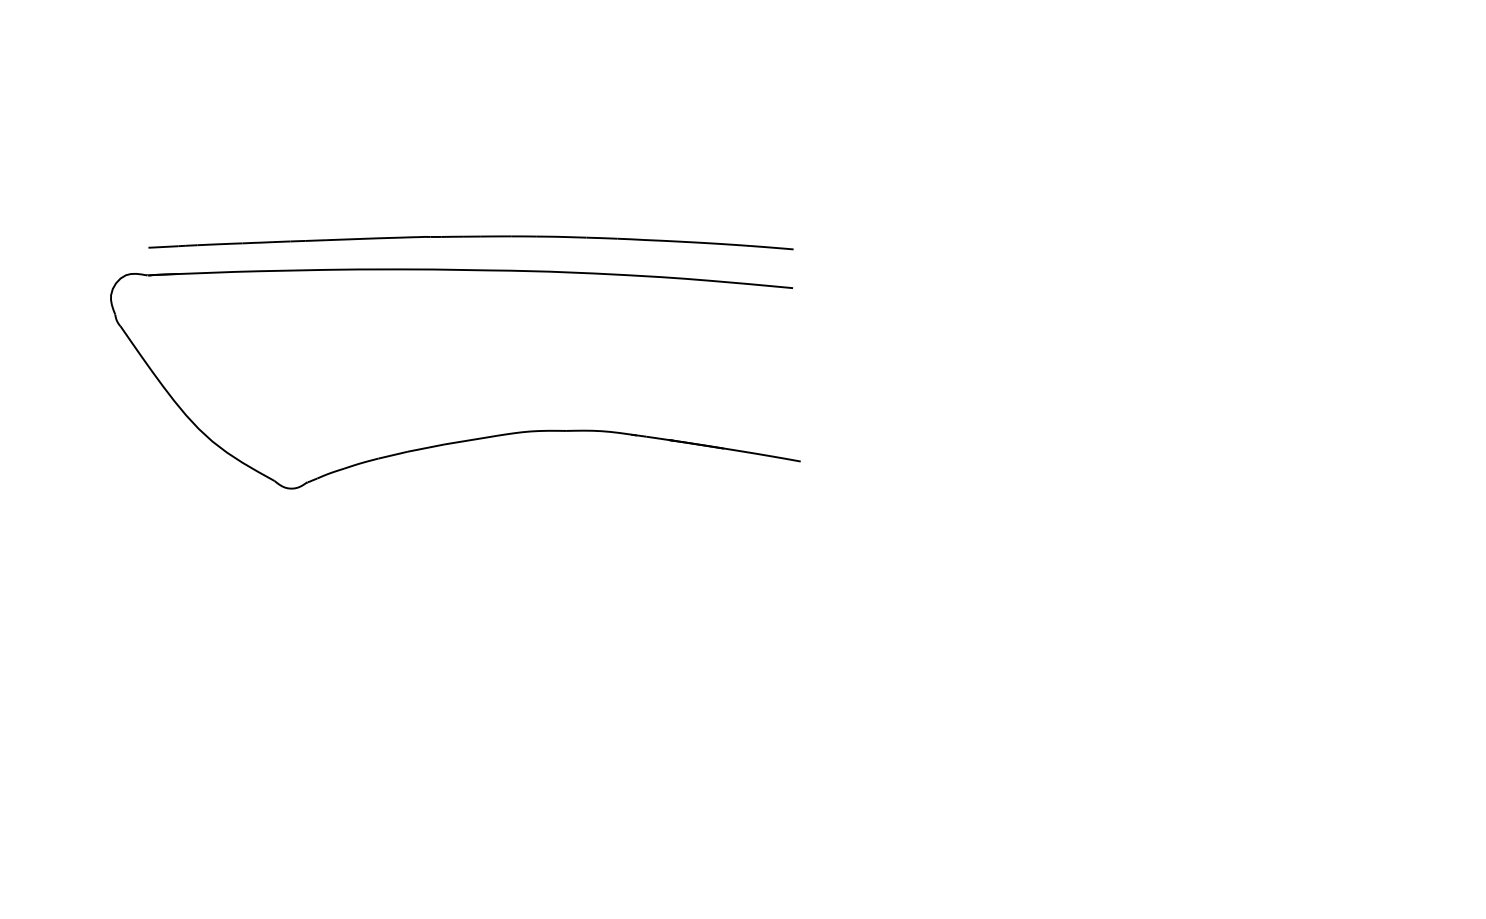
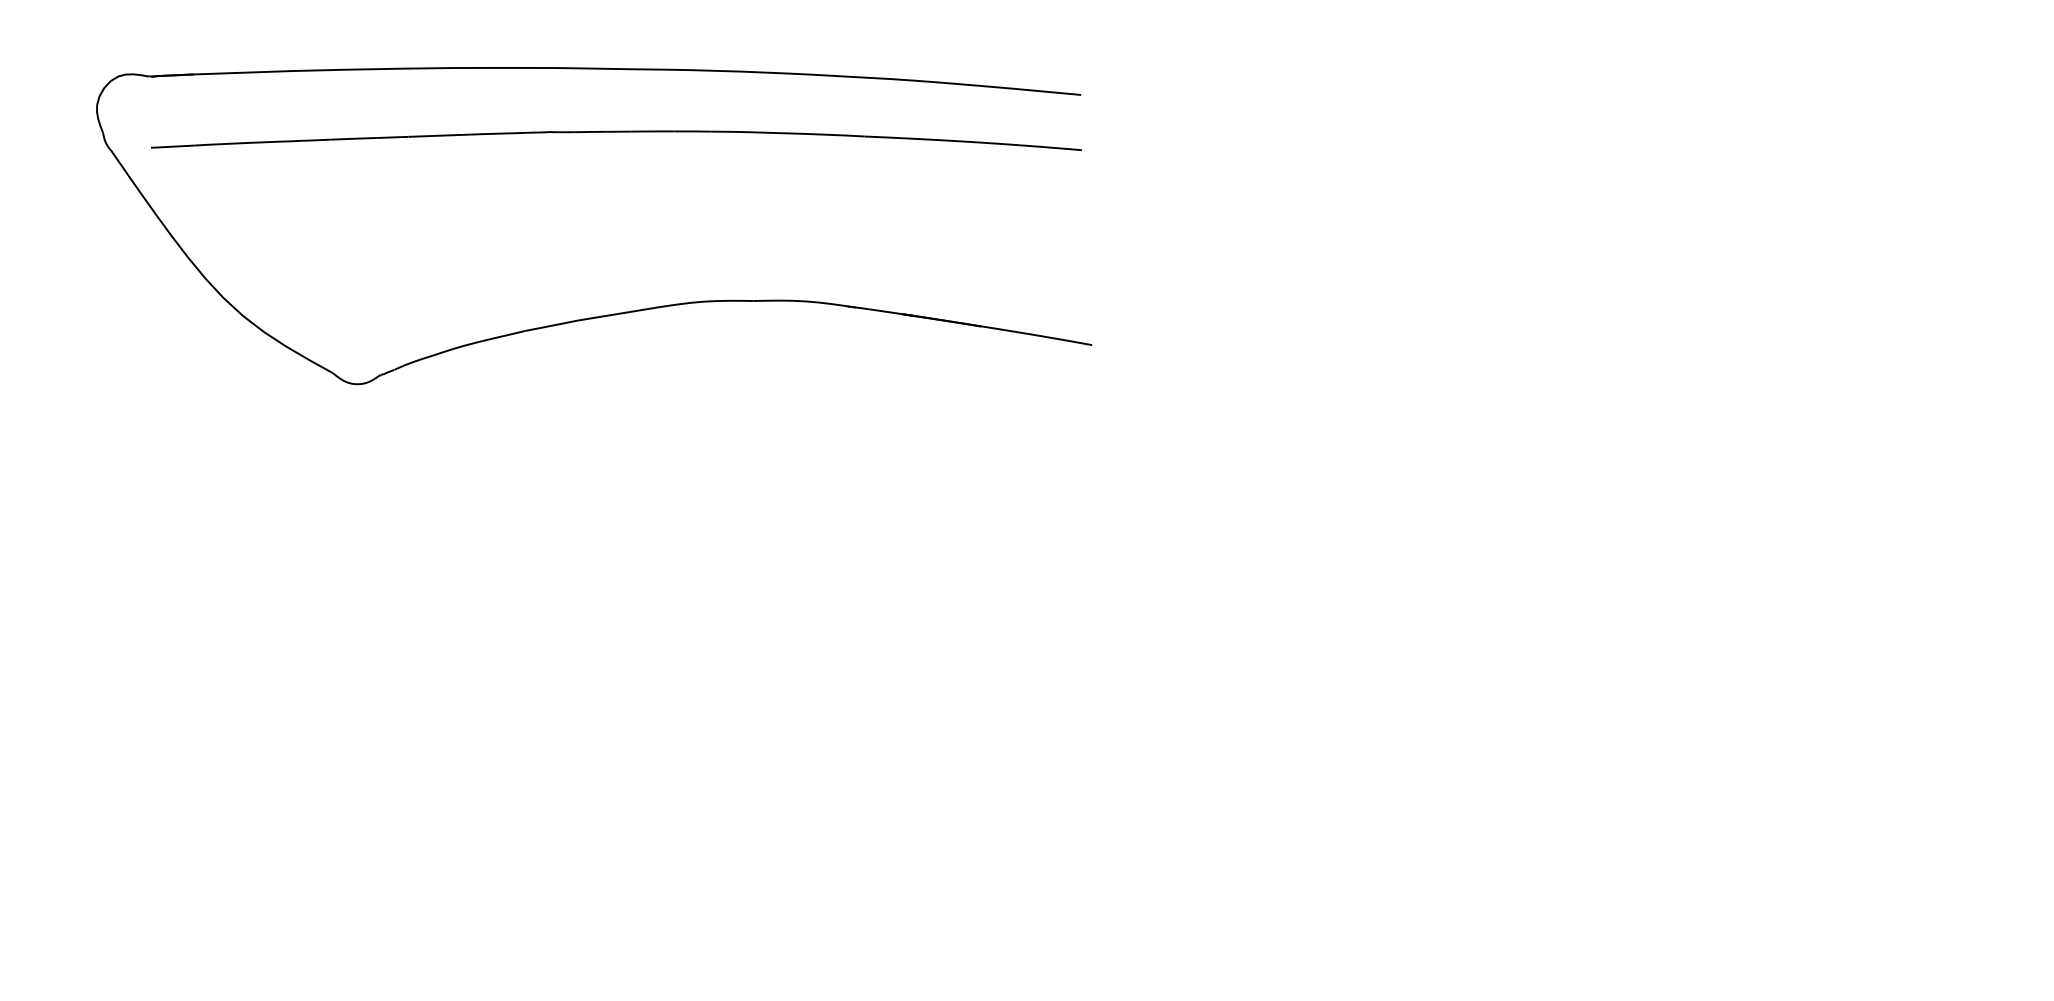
part: (470, 242) -> (615, 140), moved

